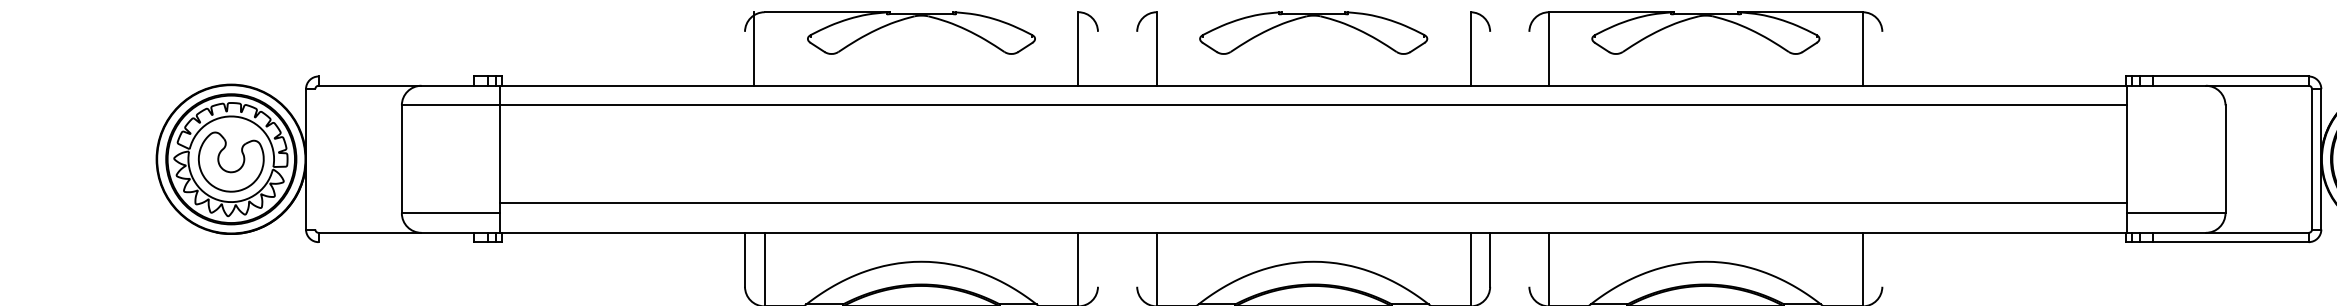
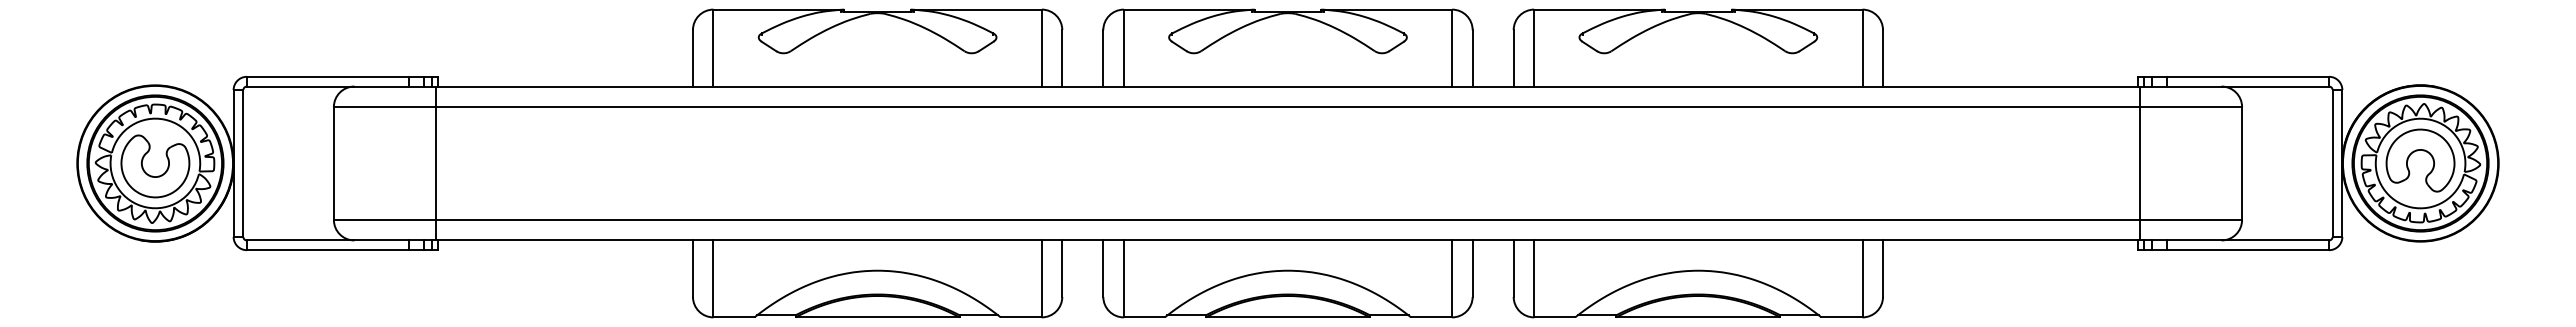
line: (1015, 12) -> (975, 9), added
line: (1218, 12) -> (1188, 9), added
line: (1407, 12) -> (1386, 9), added
line: (754, 48) -> (713, 47), moved
line: (744, 58) -> (692, 58), added
line: (1098, 58) -> (1062, 58), added
line: (1137, 58) -> (1103, 58), added
line: (1490, 58) -> (1472, 58), added
line: (1529, 58) -> (1513, 58), added
line: (1882, 58) -> (1883, 58), added
line: (395, 76) -> (327, 76), added
line: (2176, 105) -> (2190, 107), added
line: (315, 159) -> (243, 163), added
line: (1313, 202) -> (1287, 219), moved
line: (395, 242) -> (327, 250), added
line: (1098, 259) -> (1062, 268), added
line: (1137, 259) -> (1103, 268), added
line: (1529, 259) -> (1513, 268), added
line: (1882, 259) -> (1883, 268), added

